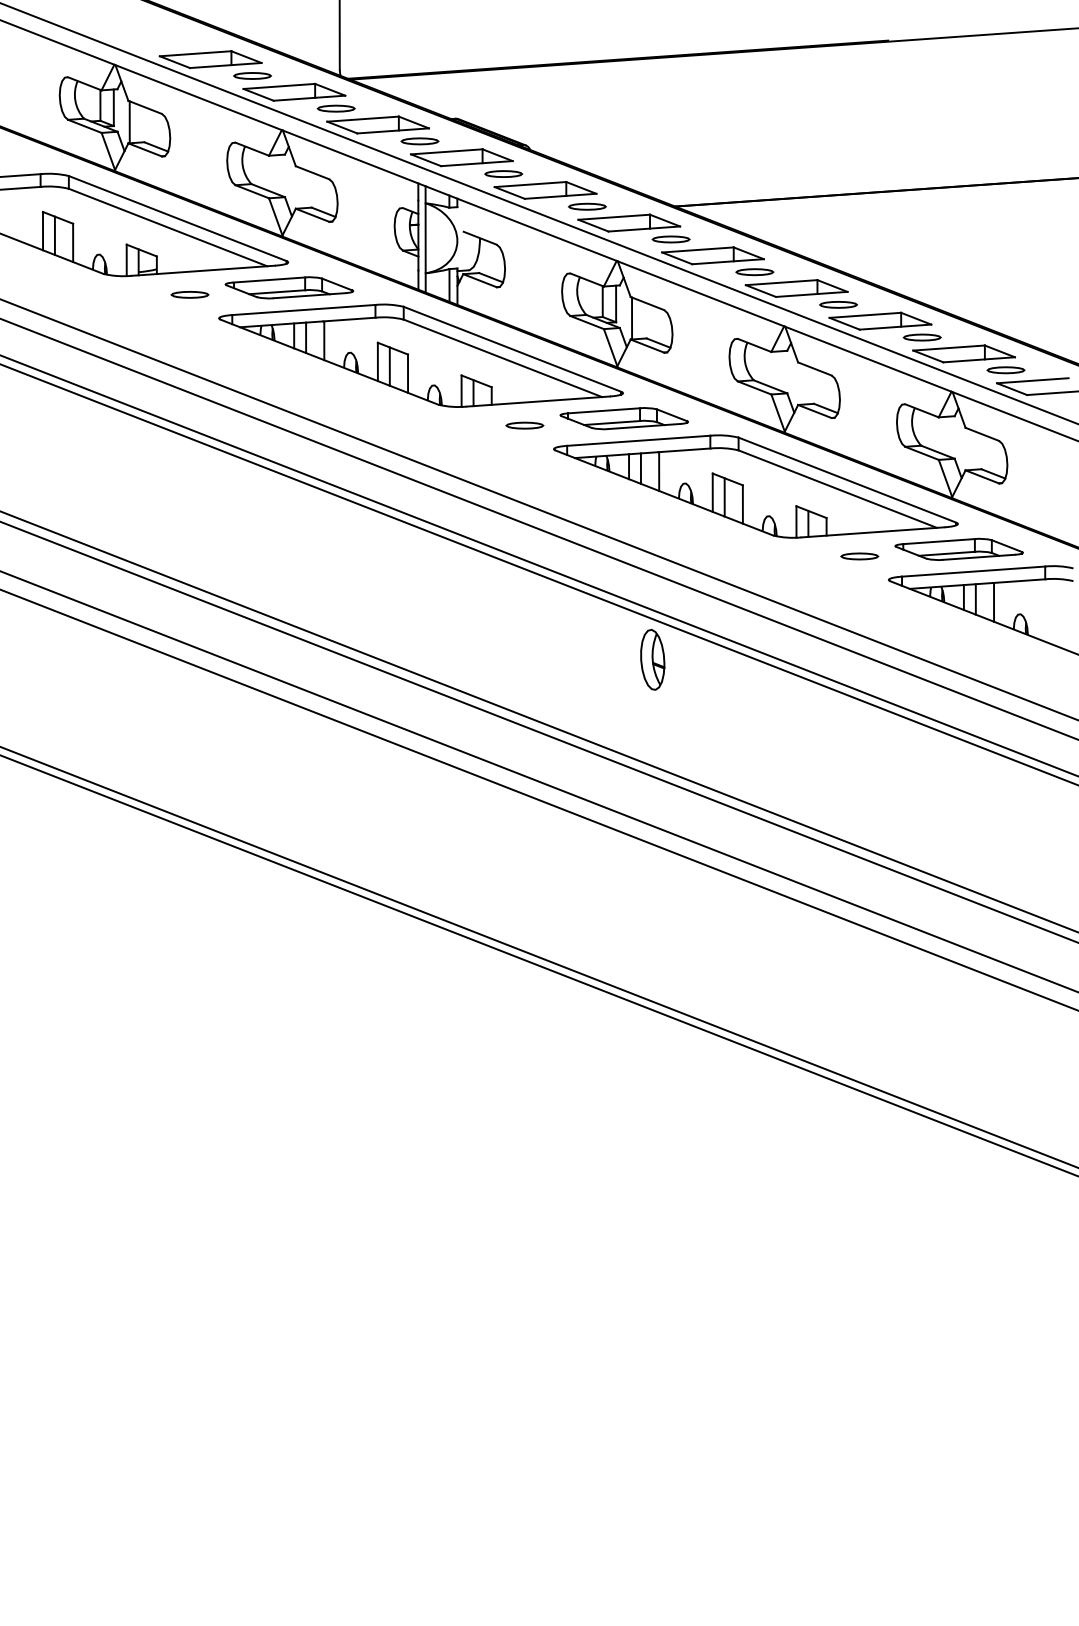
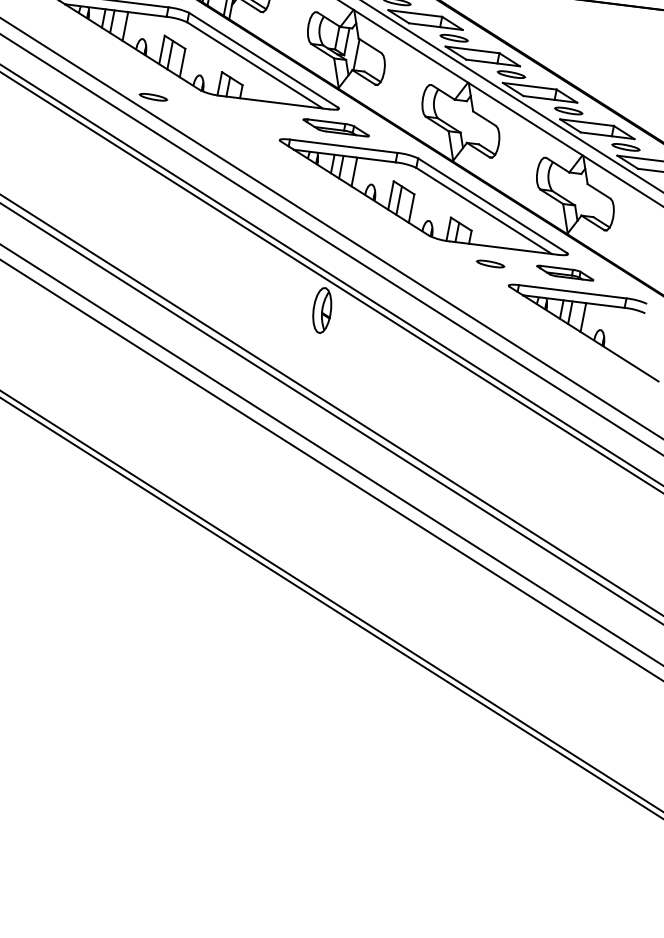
part: (623, 418) -> (335, 127), size x0.7
part: (524, 425) -> (153, 97), moved
part: (958, 548) -> (564, 272), size x0.6

